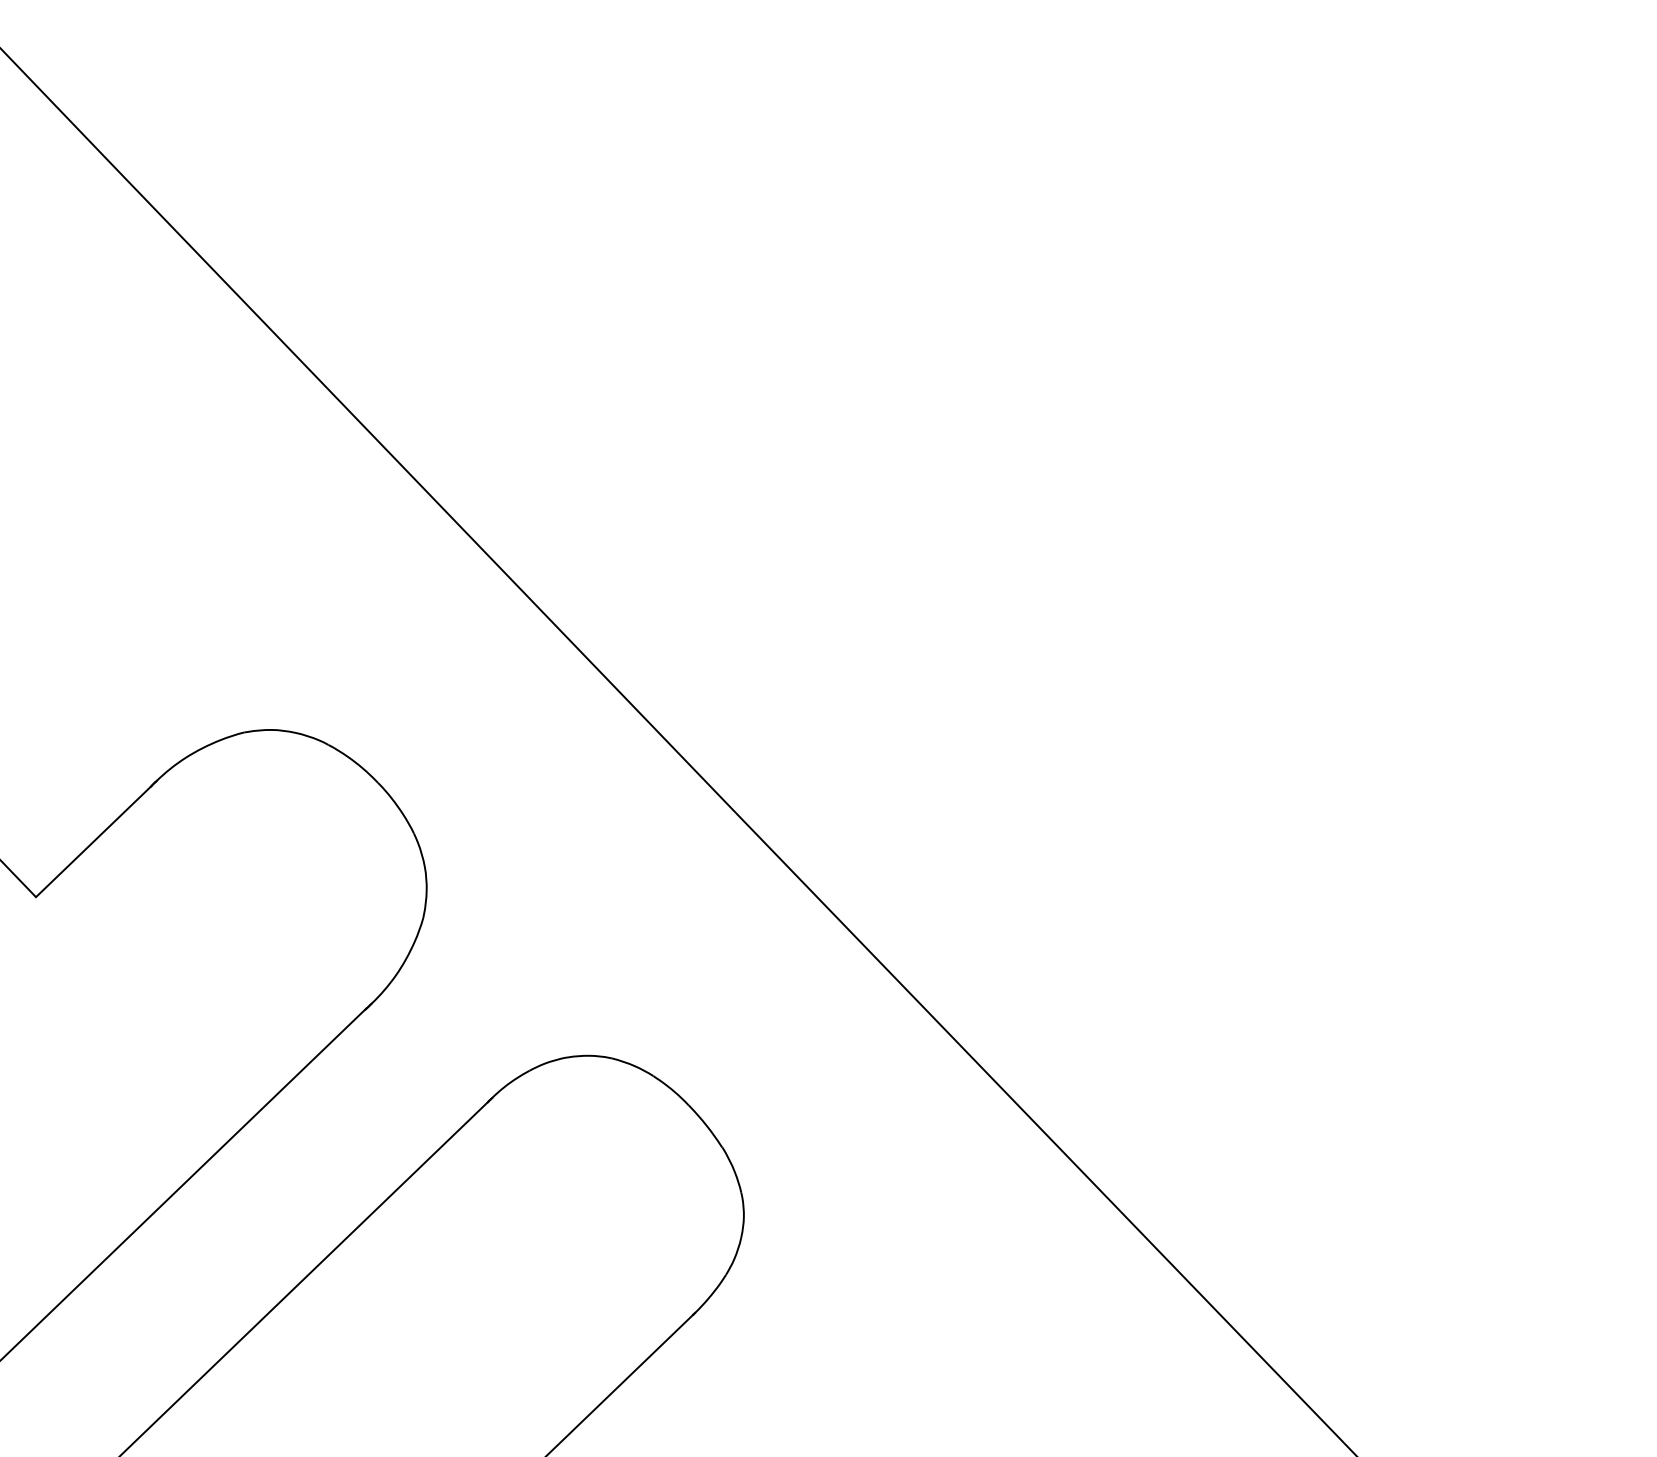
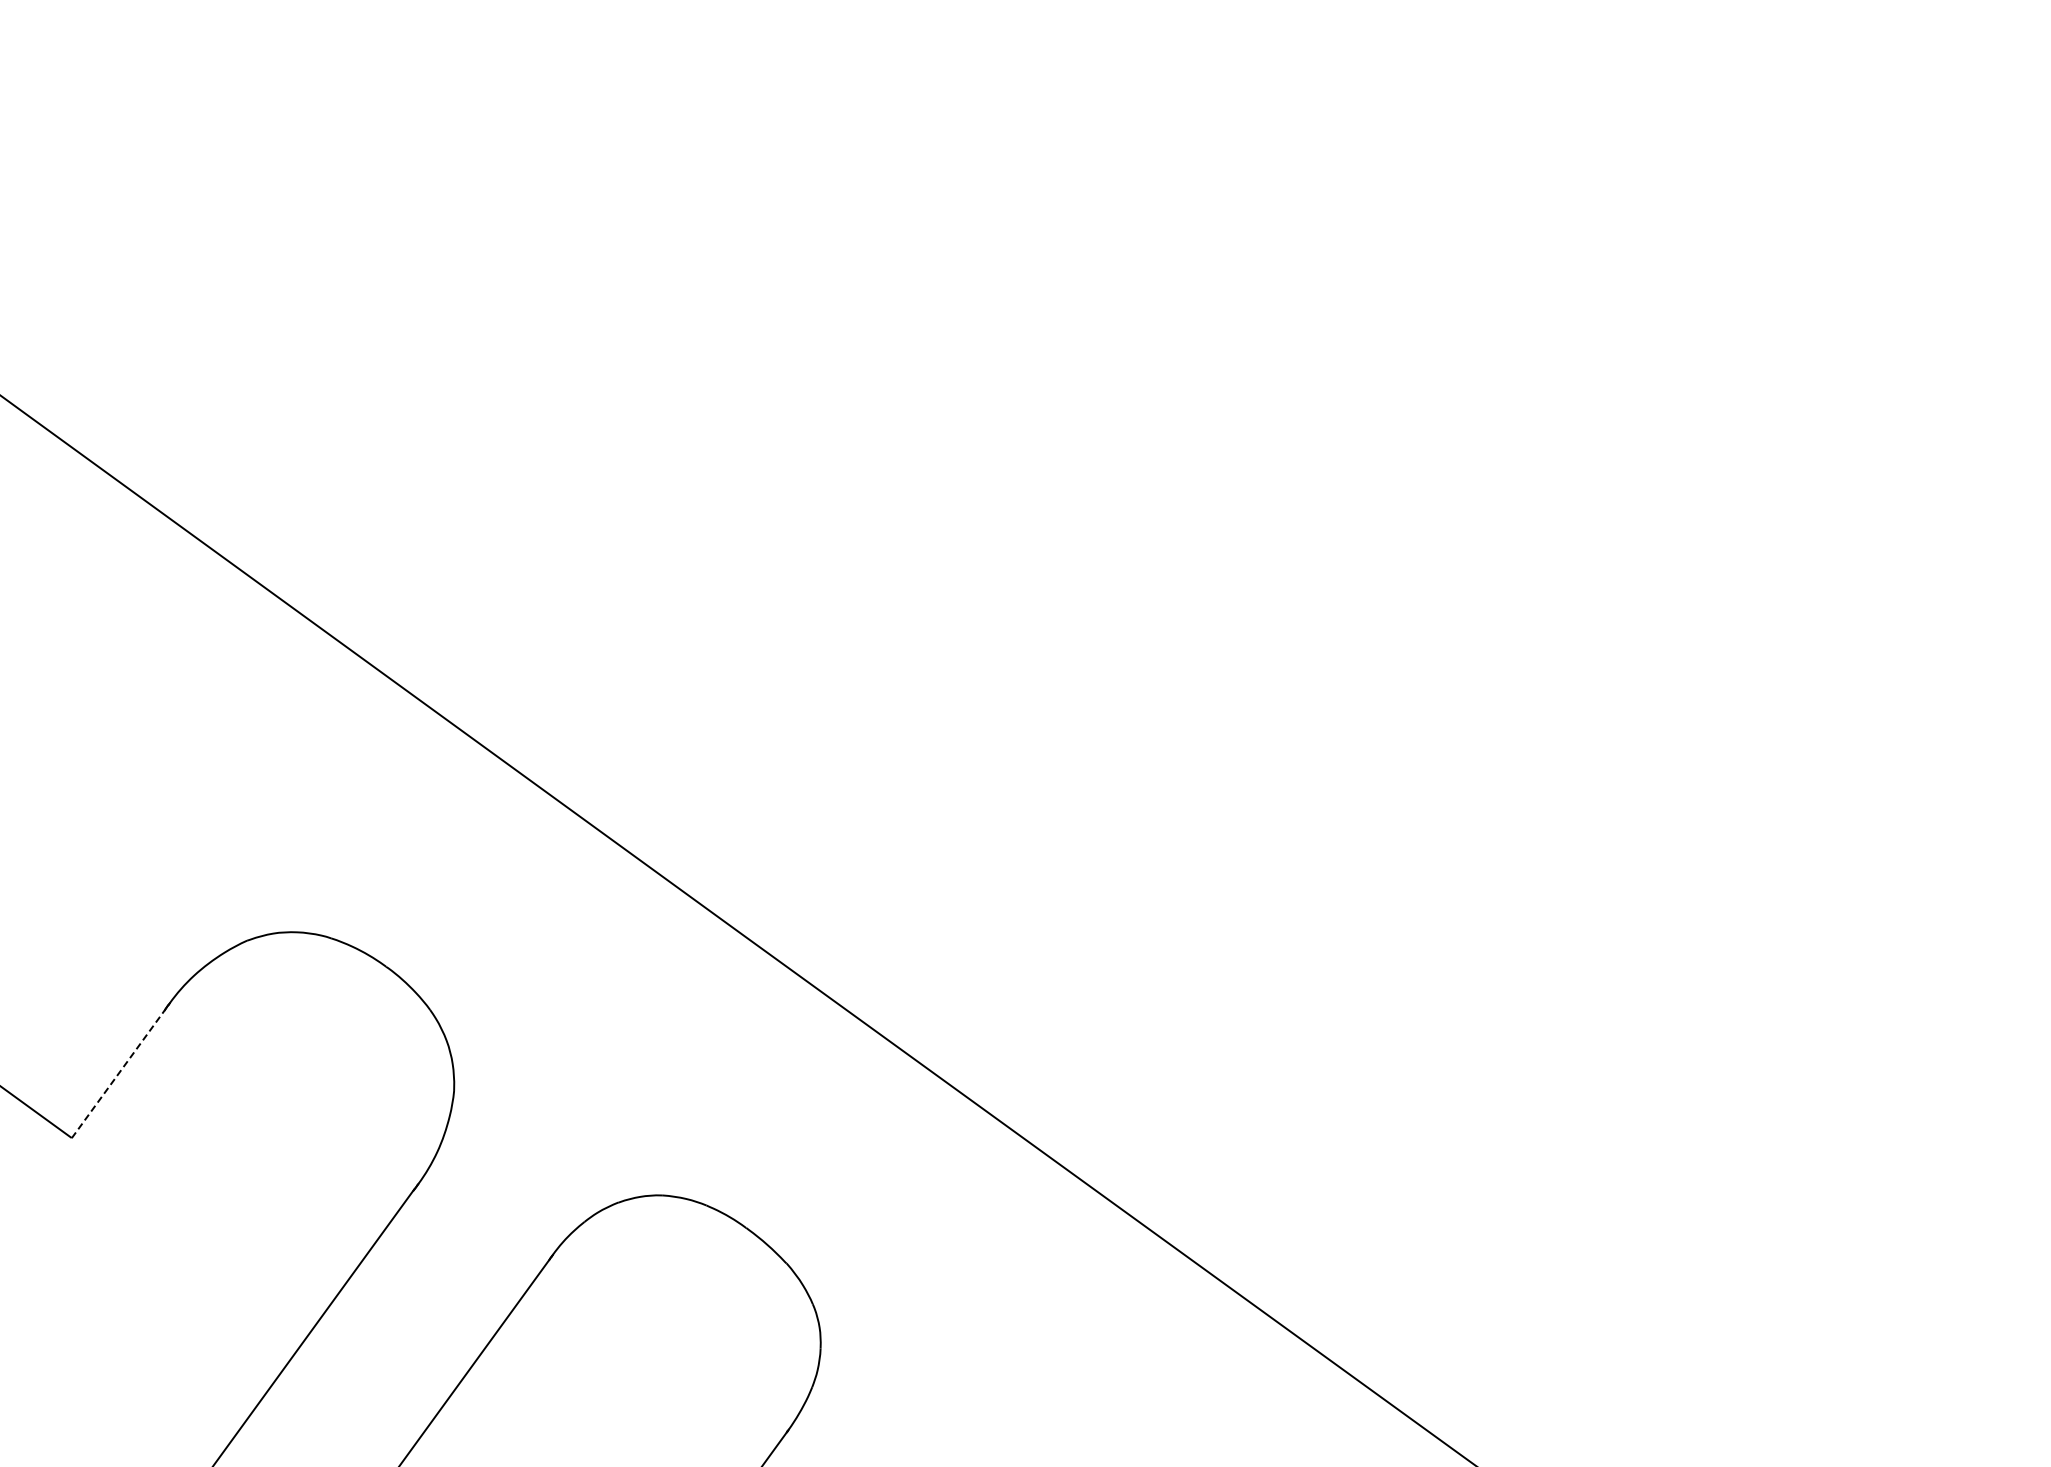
line: (93, 841) -> (118, 1073), solid -> dashed

